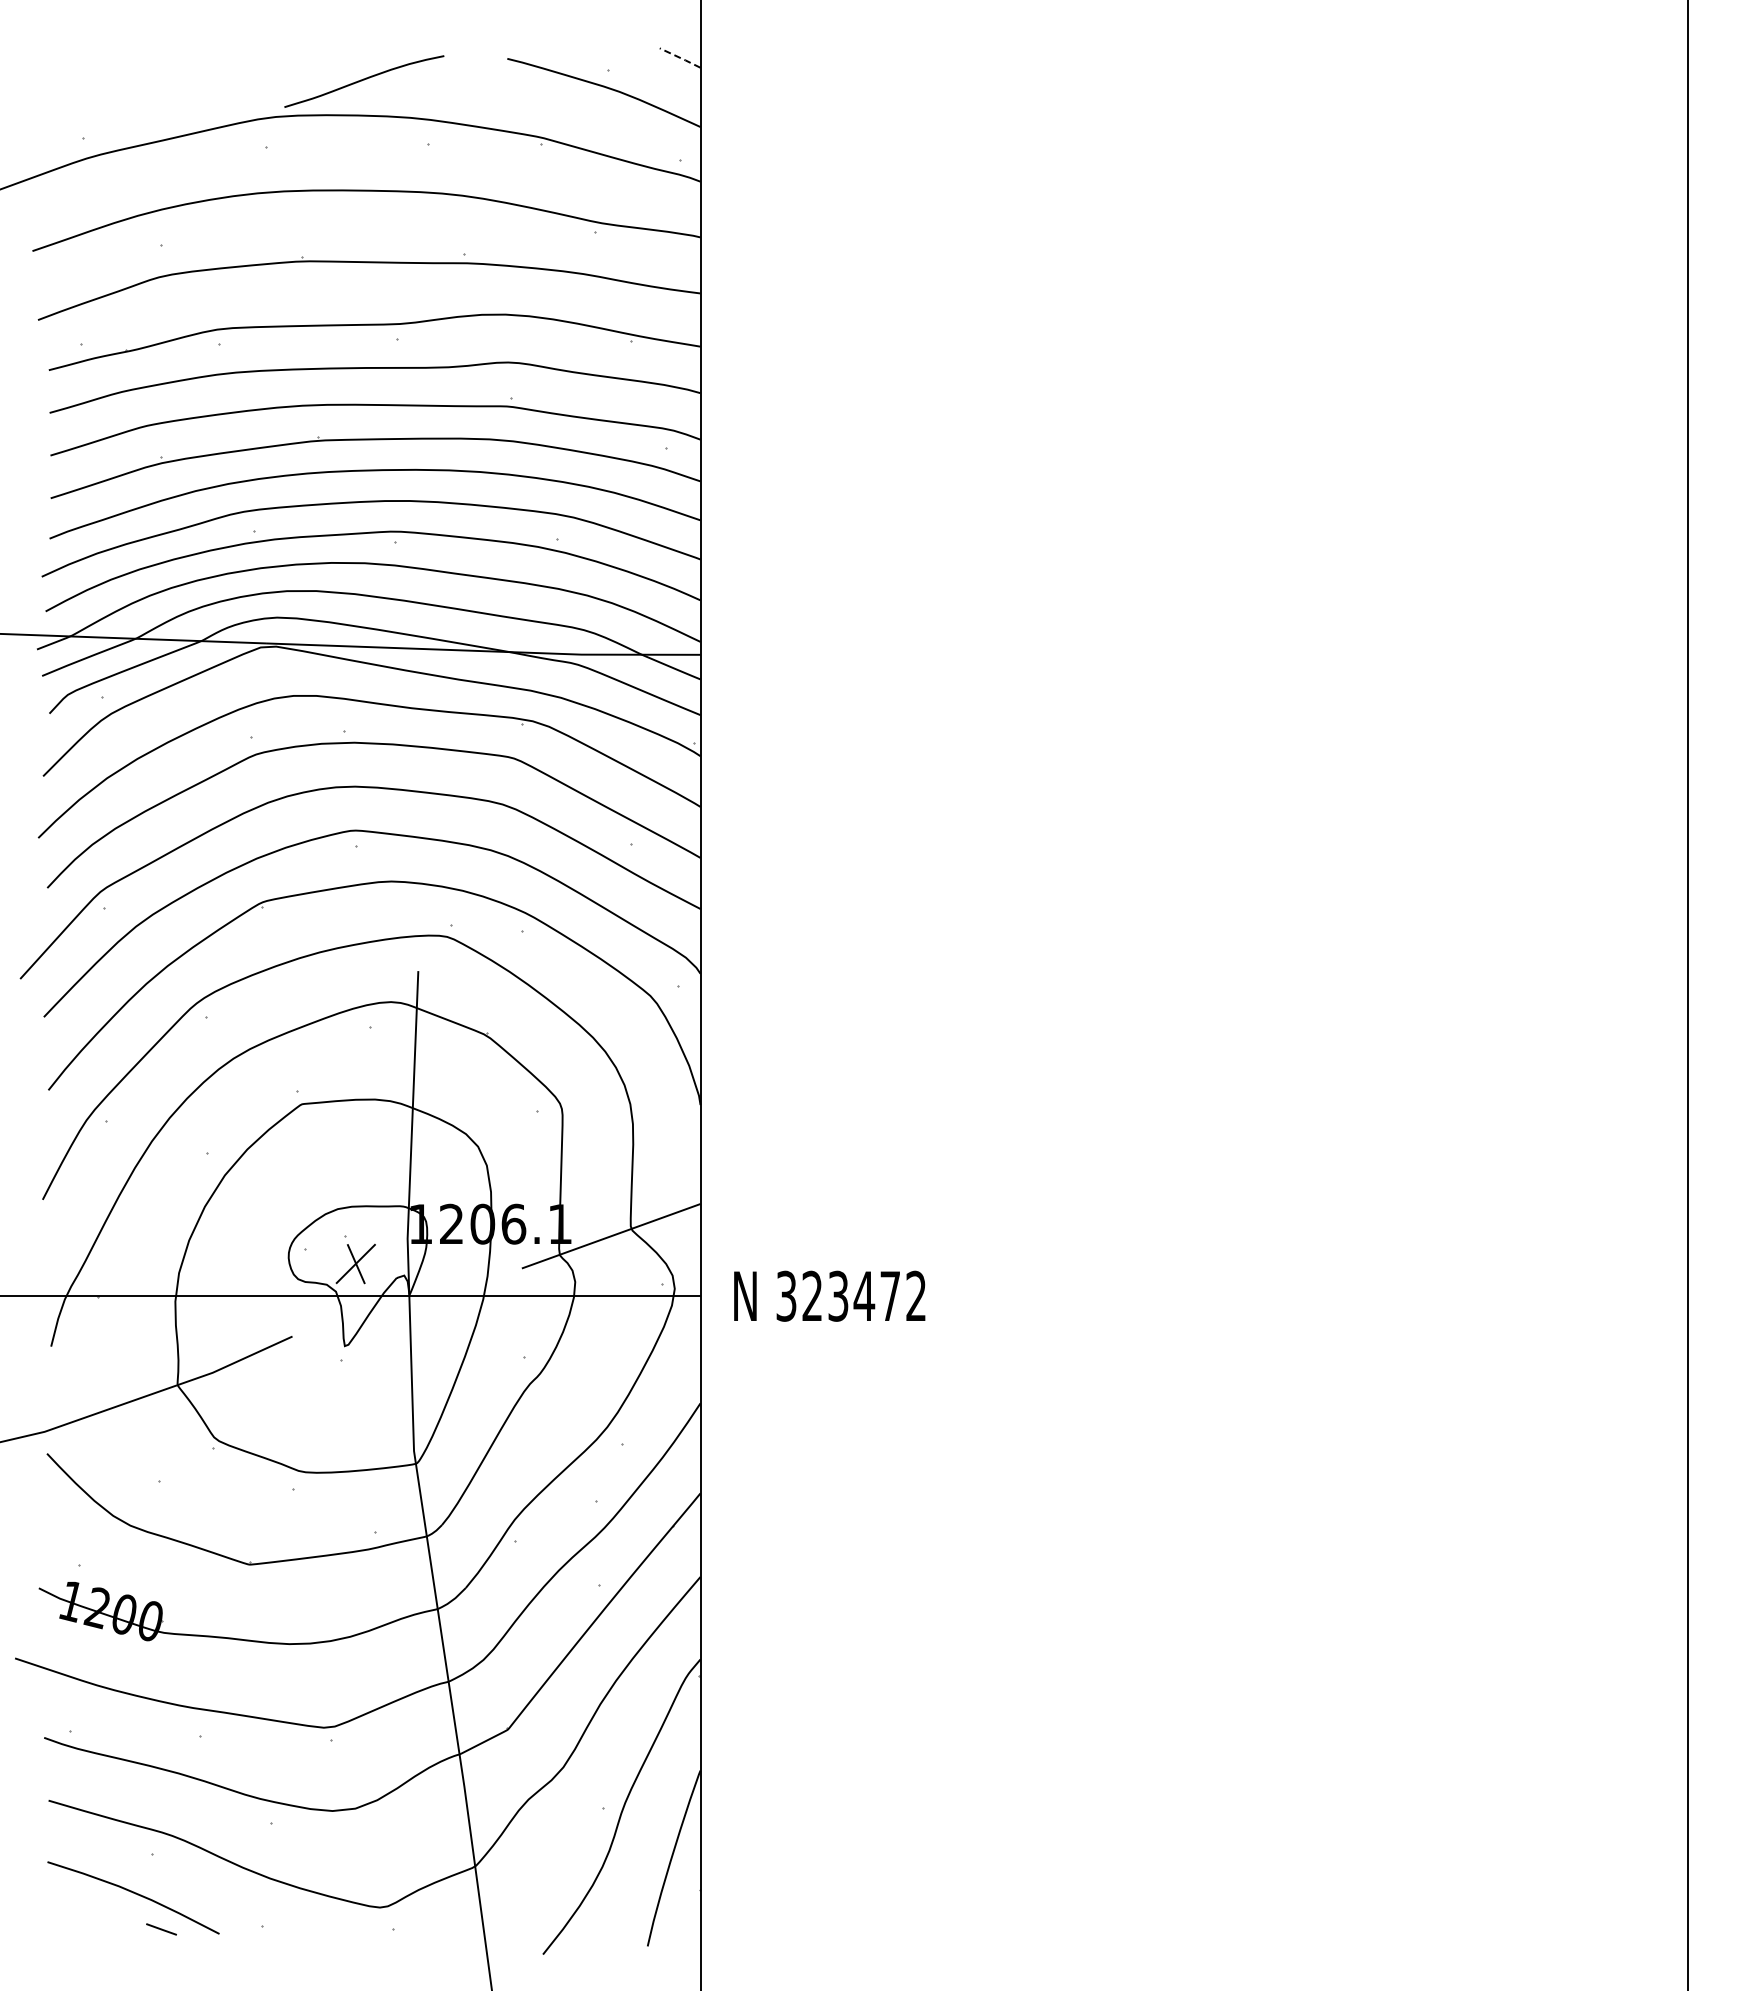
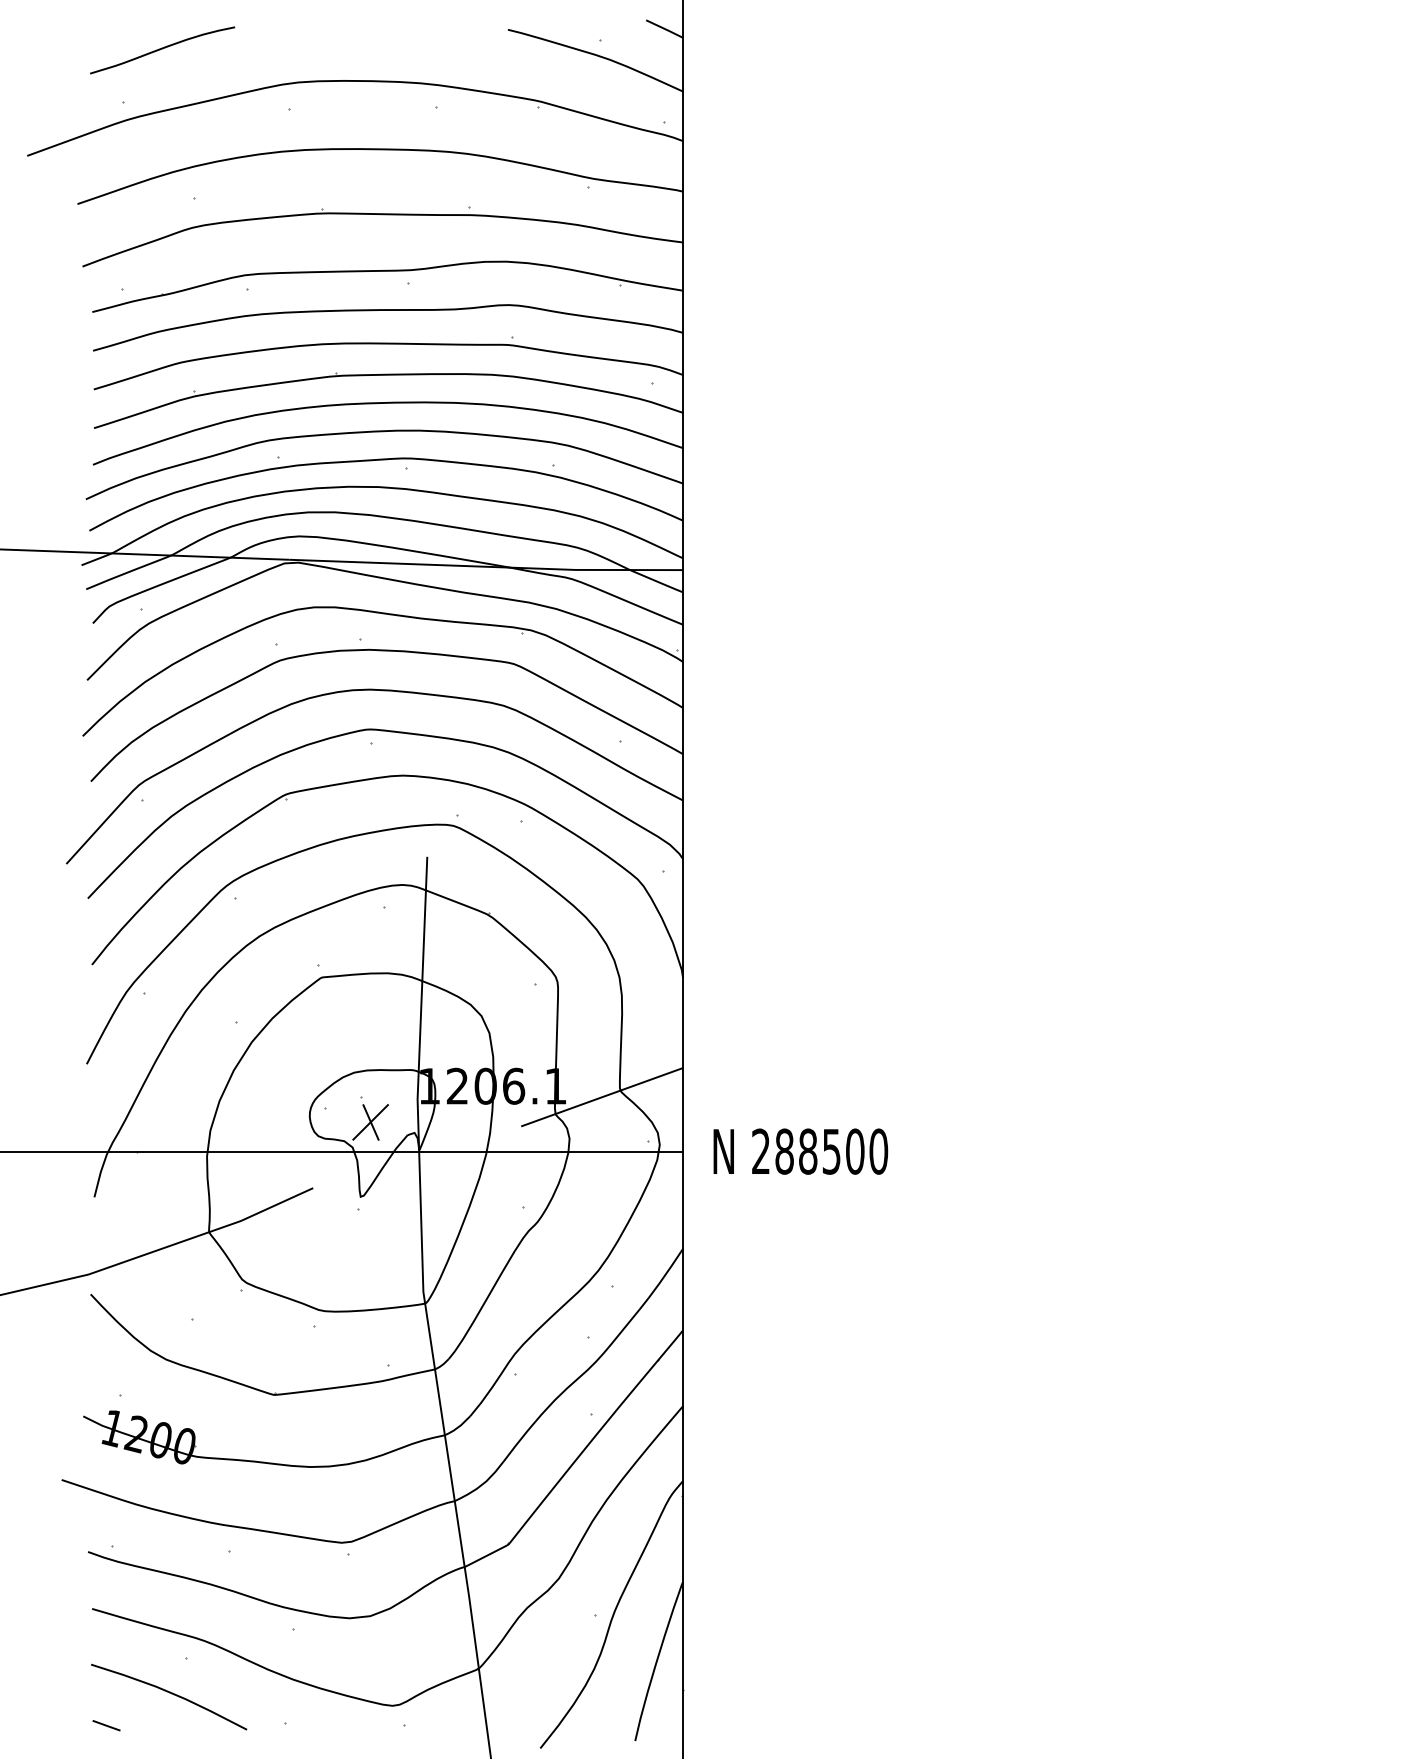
line: (680, 57) -> (664, 28), dashed -> solid
curve: (364, 80) -> (162, 49), moved
text: (851, 1295) -> (820, 1150), 323472 -> 288500
line: (161, 1929) -> (106, 1725), moved

